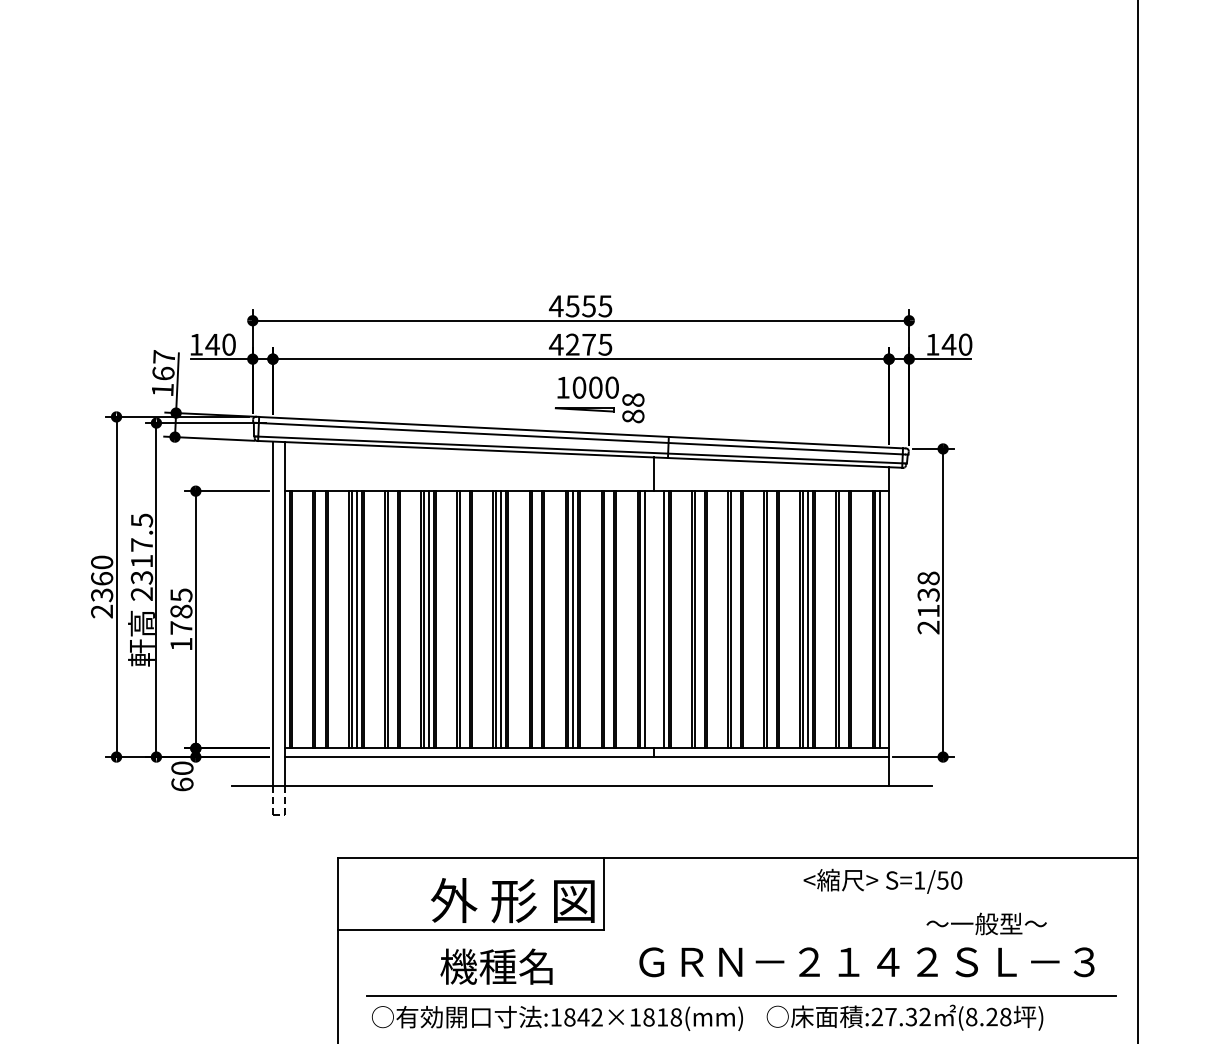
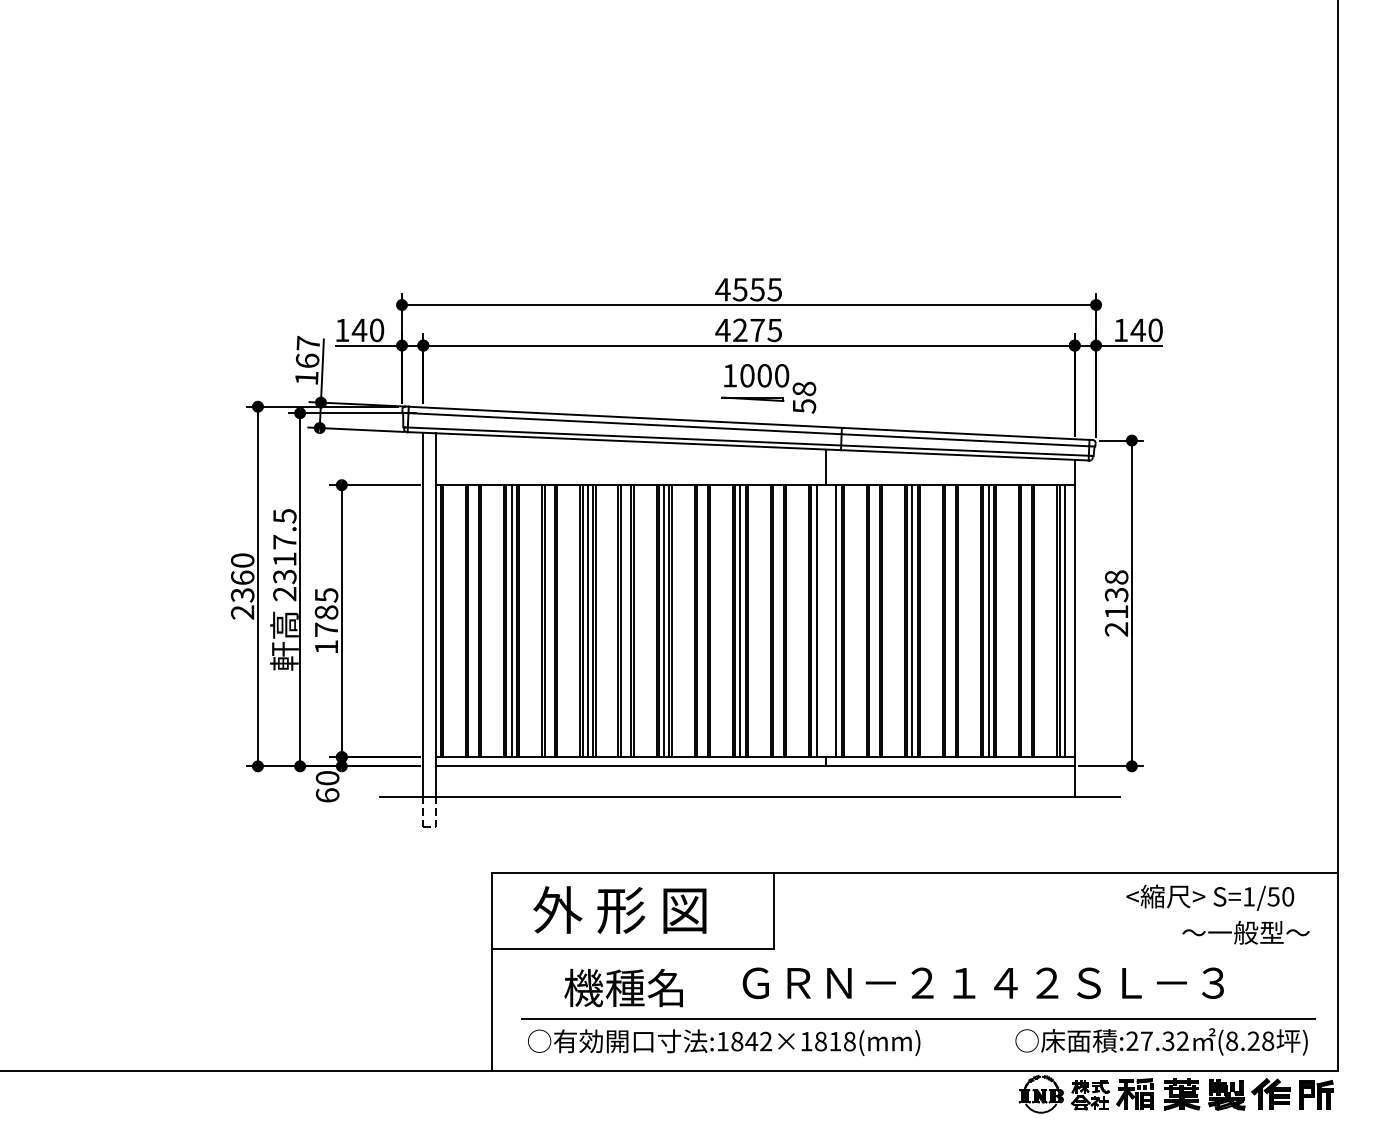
text: (633, 416) -> (804, 406), 88 -> 58
line: (735, 620) -> (912, 621), added
text: (883, 881) -> (1210, 897), moved
text: (512, 900) -> (619, 909), moved
text: (986, 923) -> (1245, 932), moved
text: (866, 962) -> (982, 983), moved
text: (496, 966) -> (623, 987), moved
text: (904, 1017) -> (1161, 1041), moved

